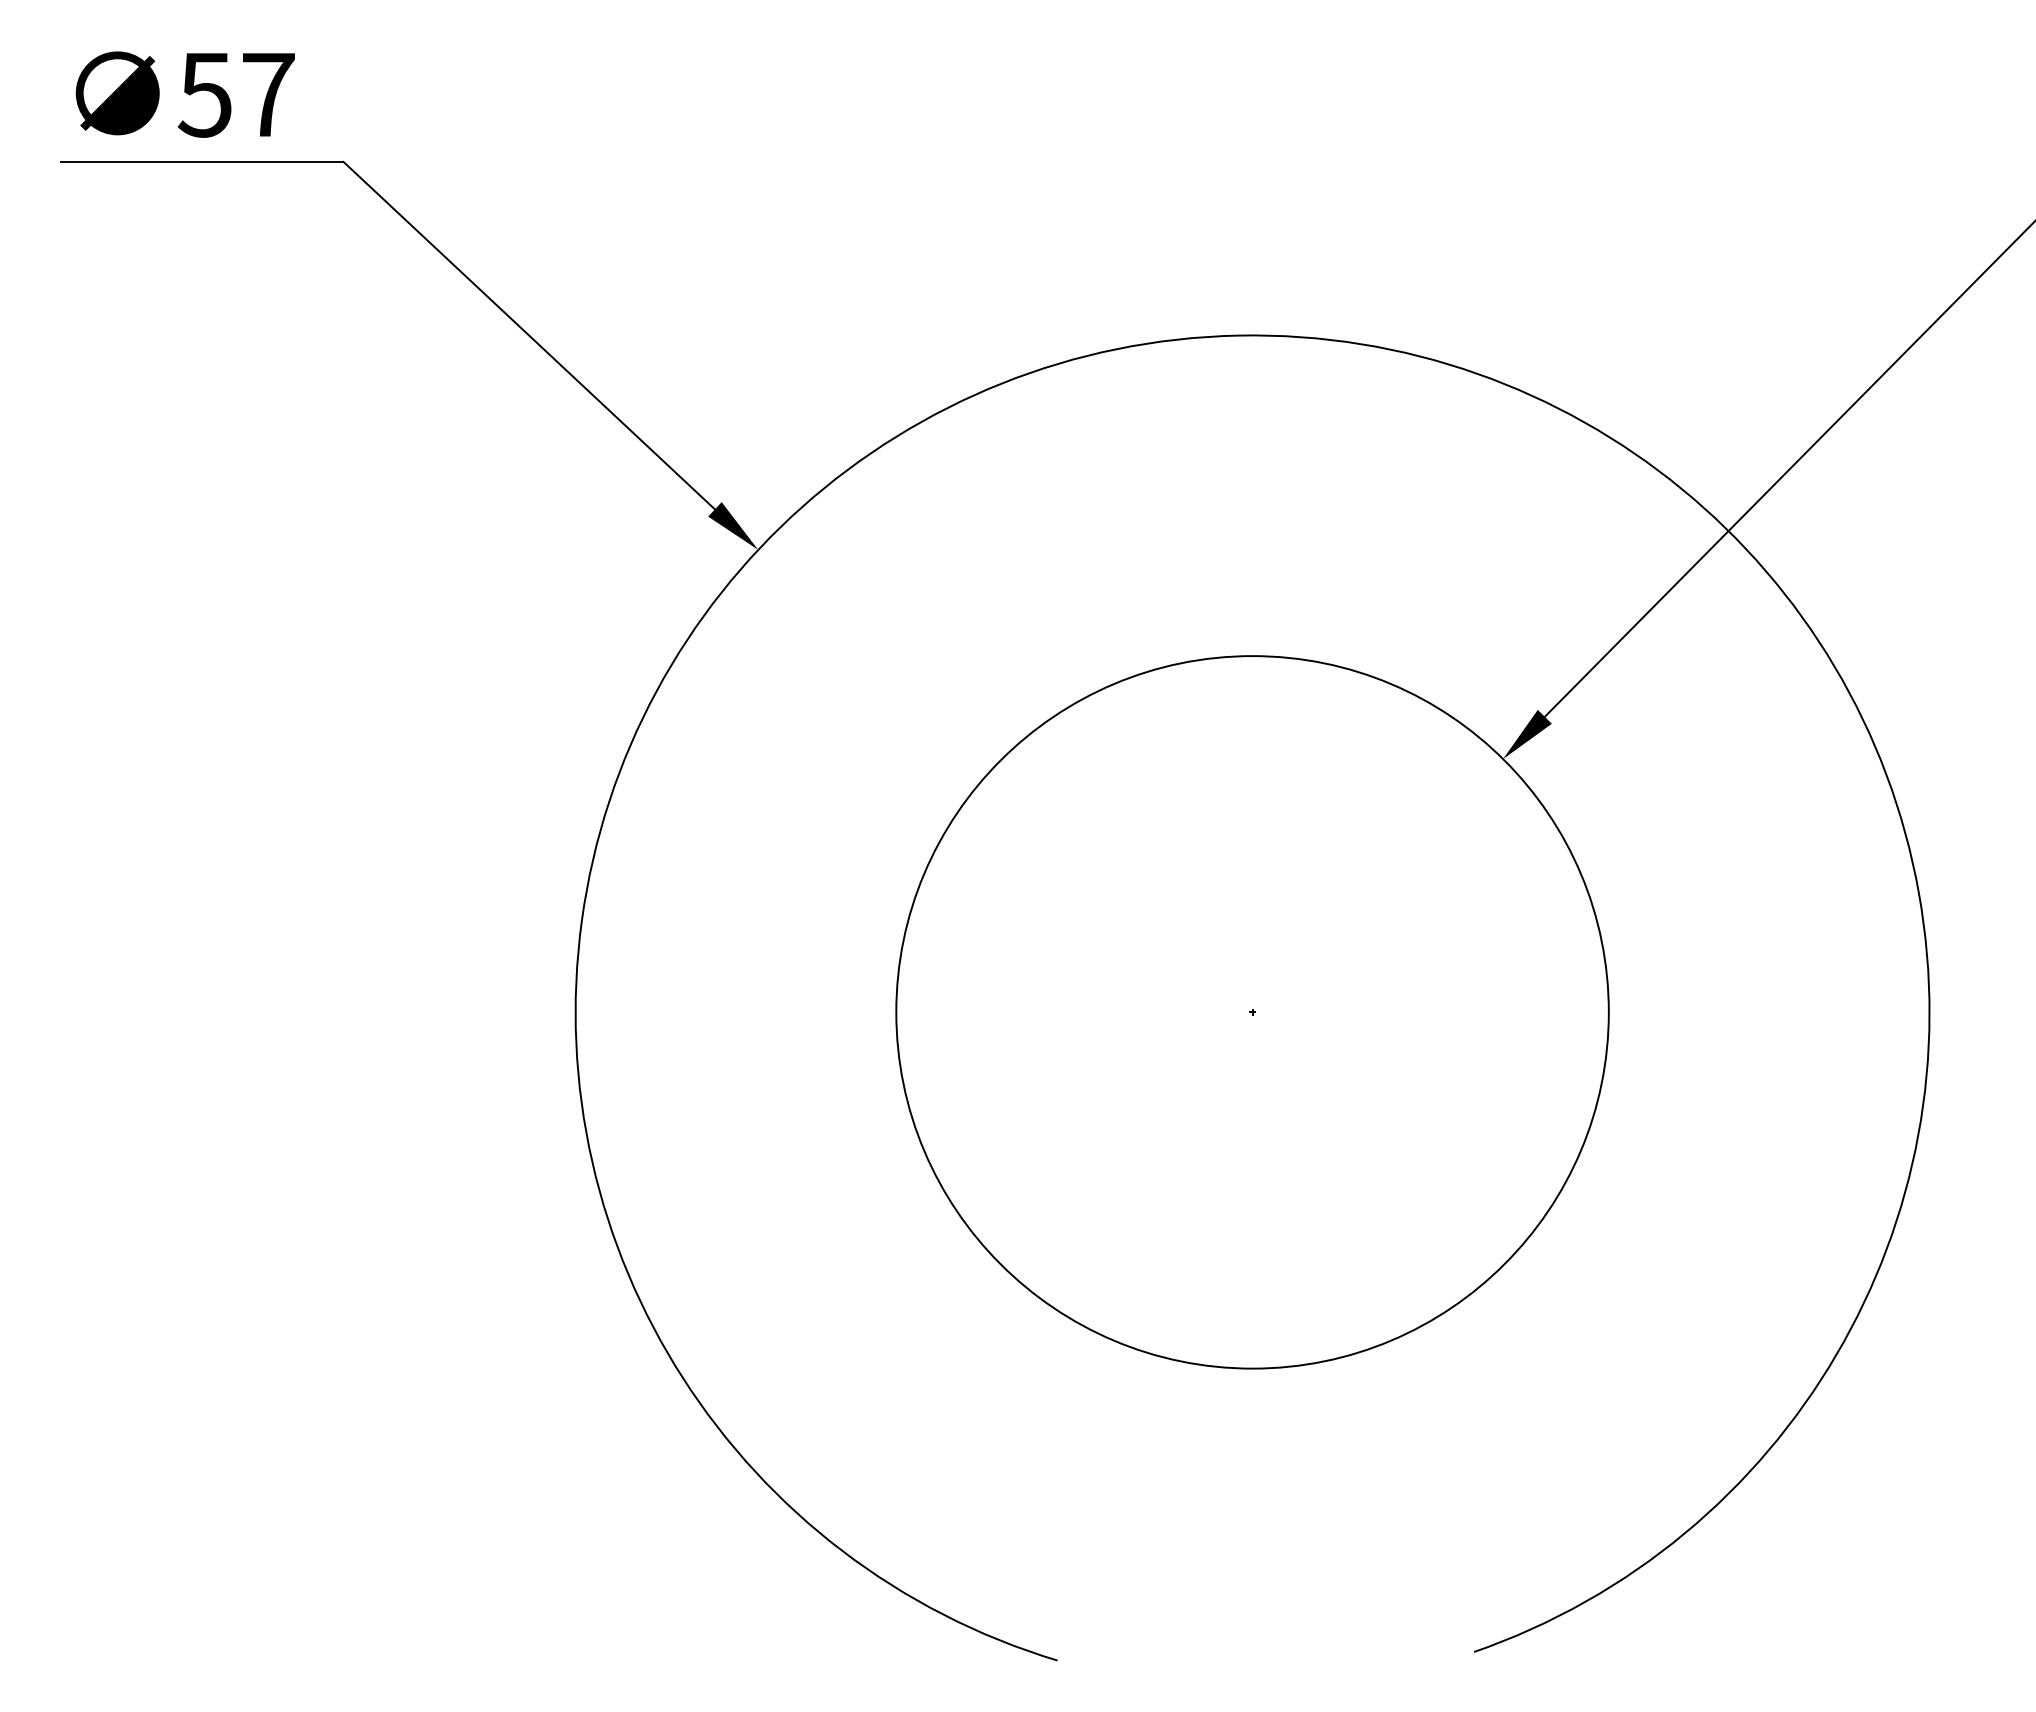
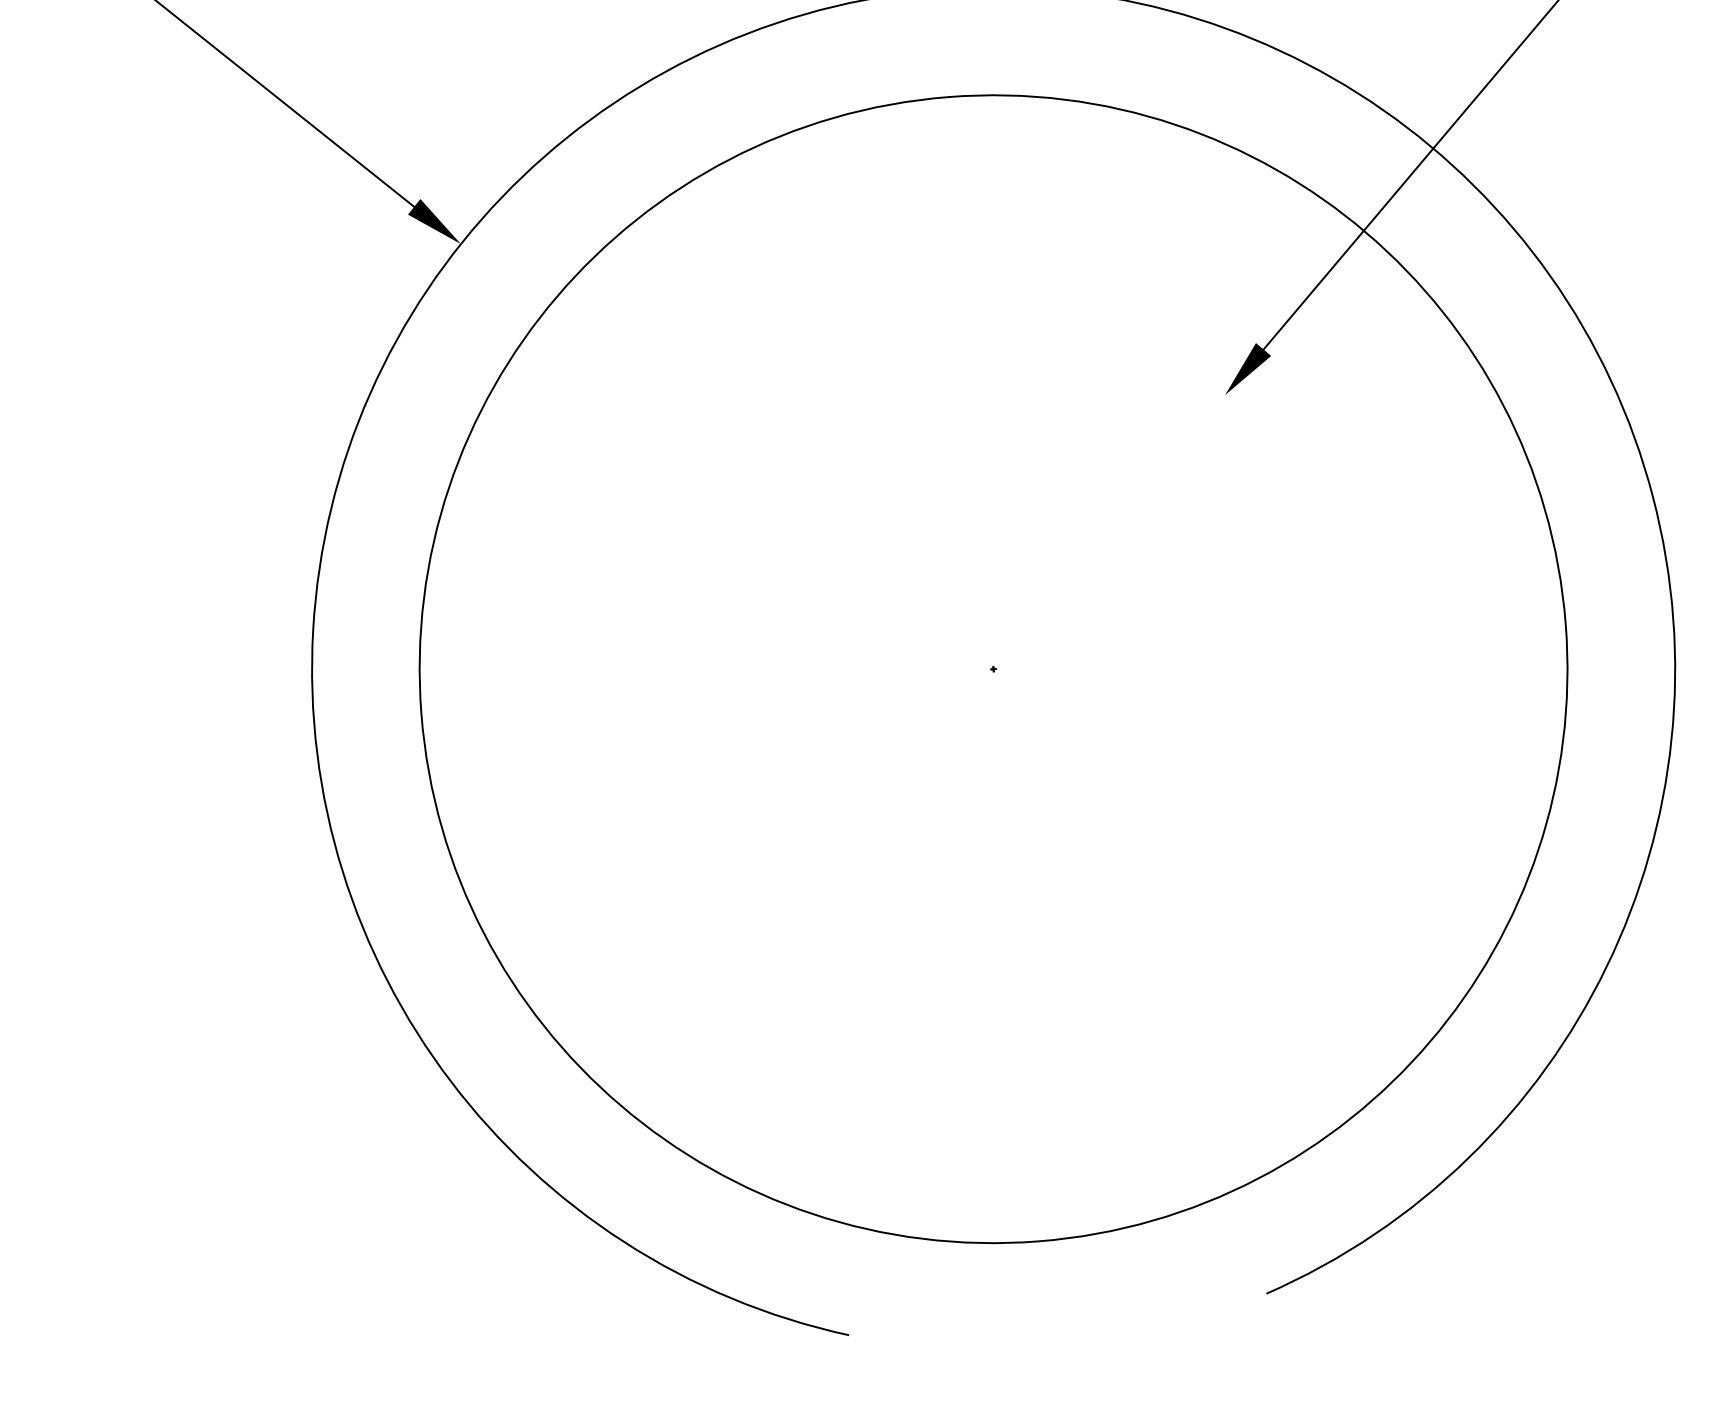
circle: (1252, 1012) -> (993, 669), size x1.6

